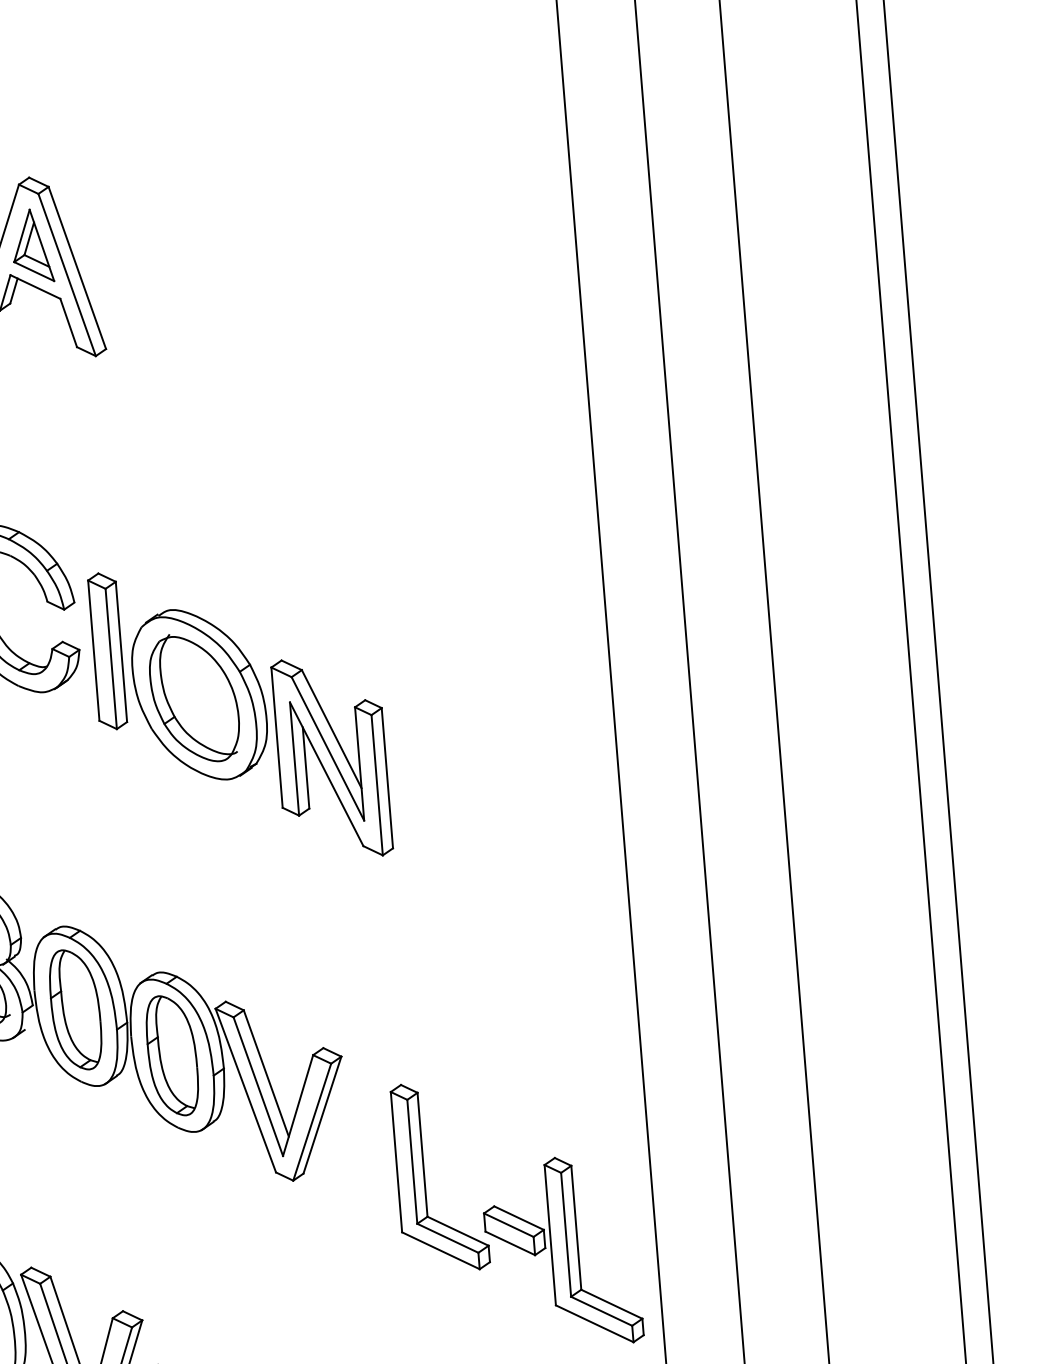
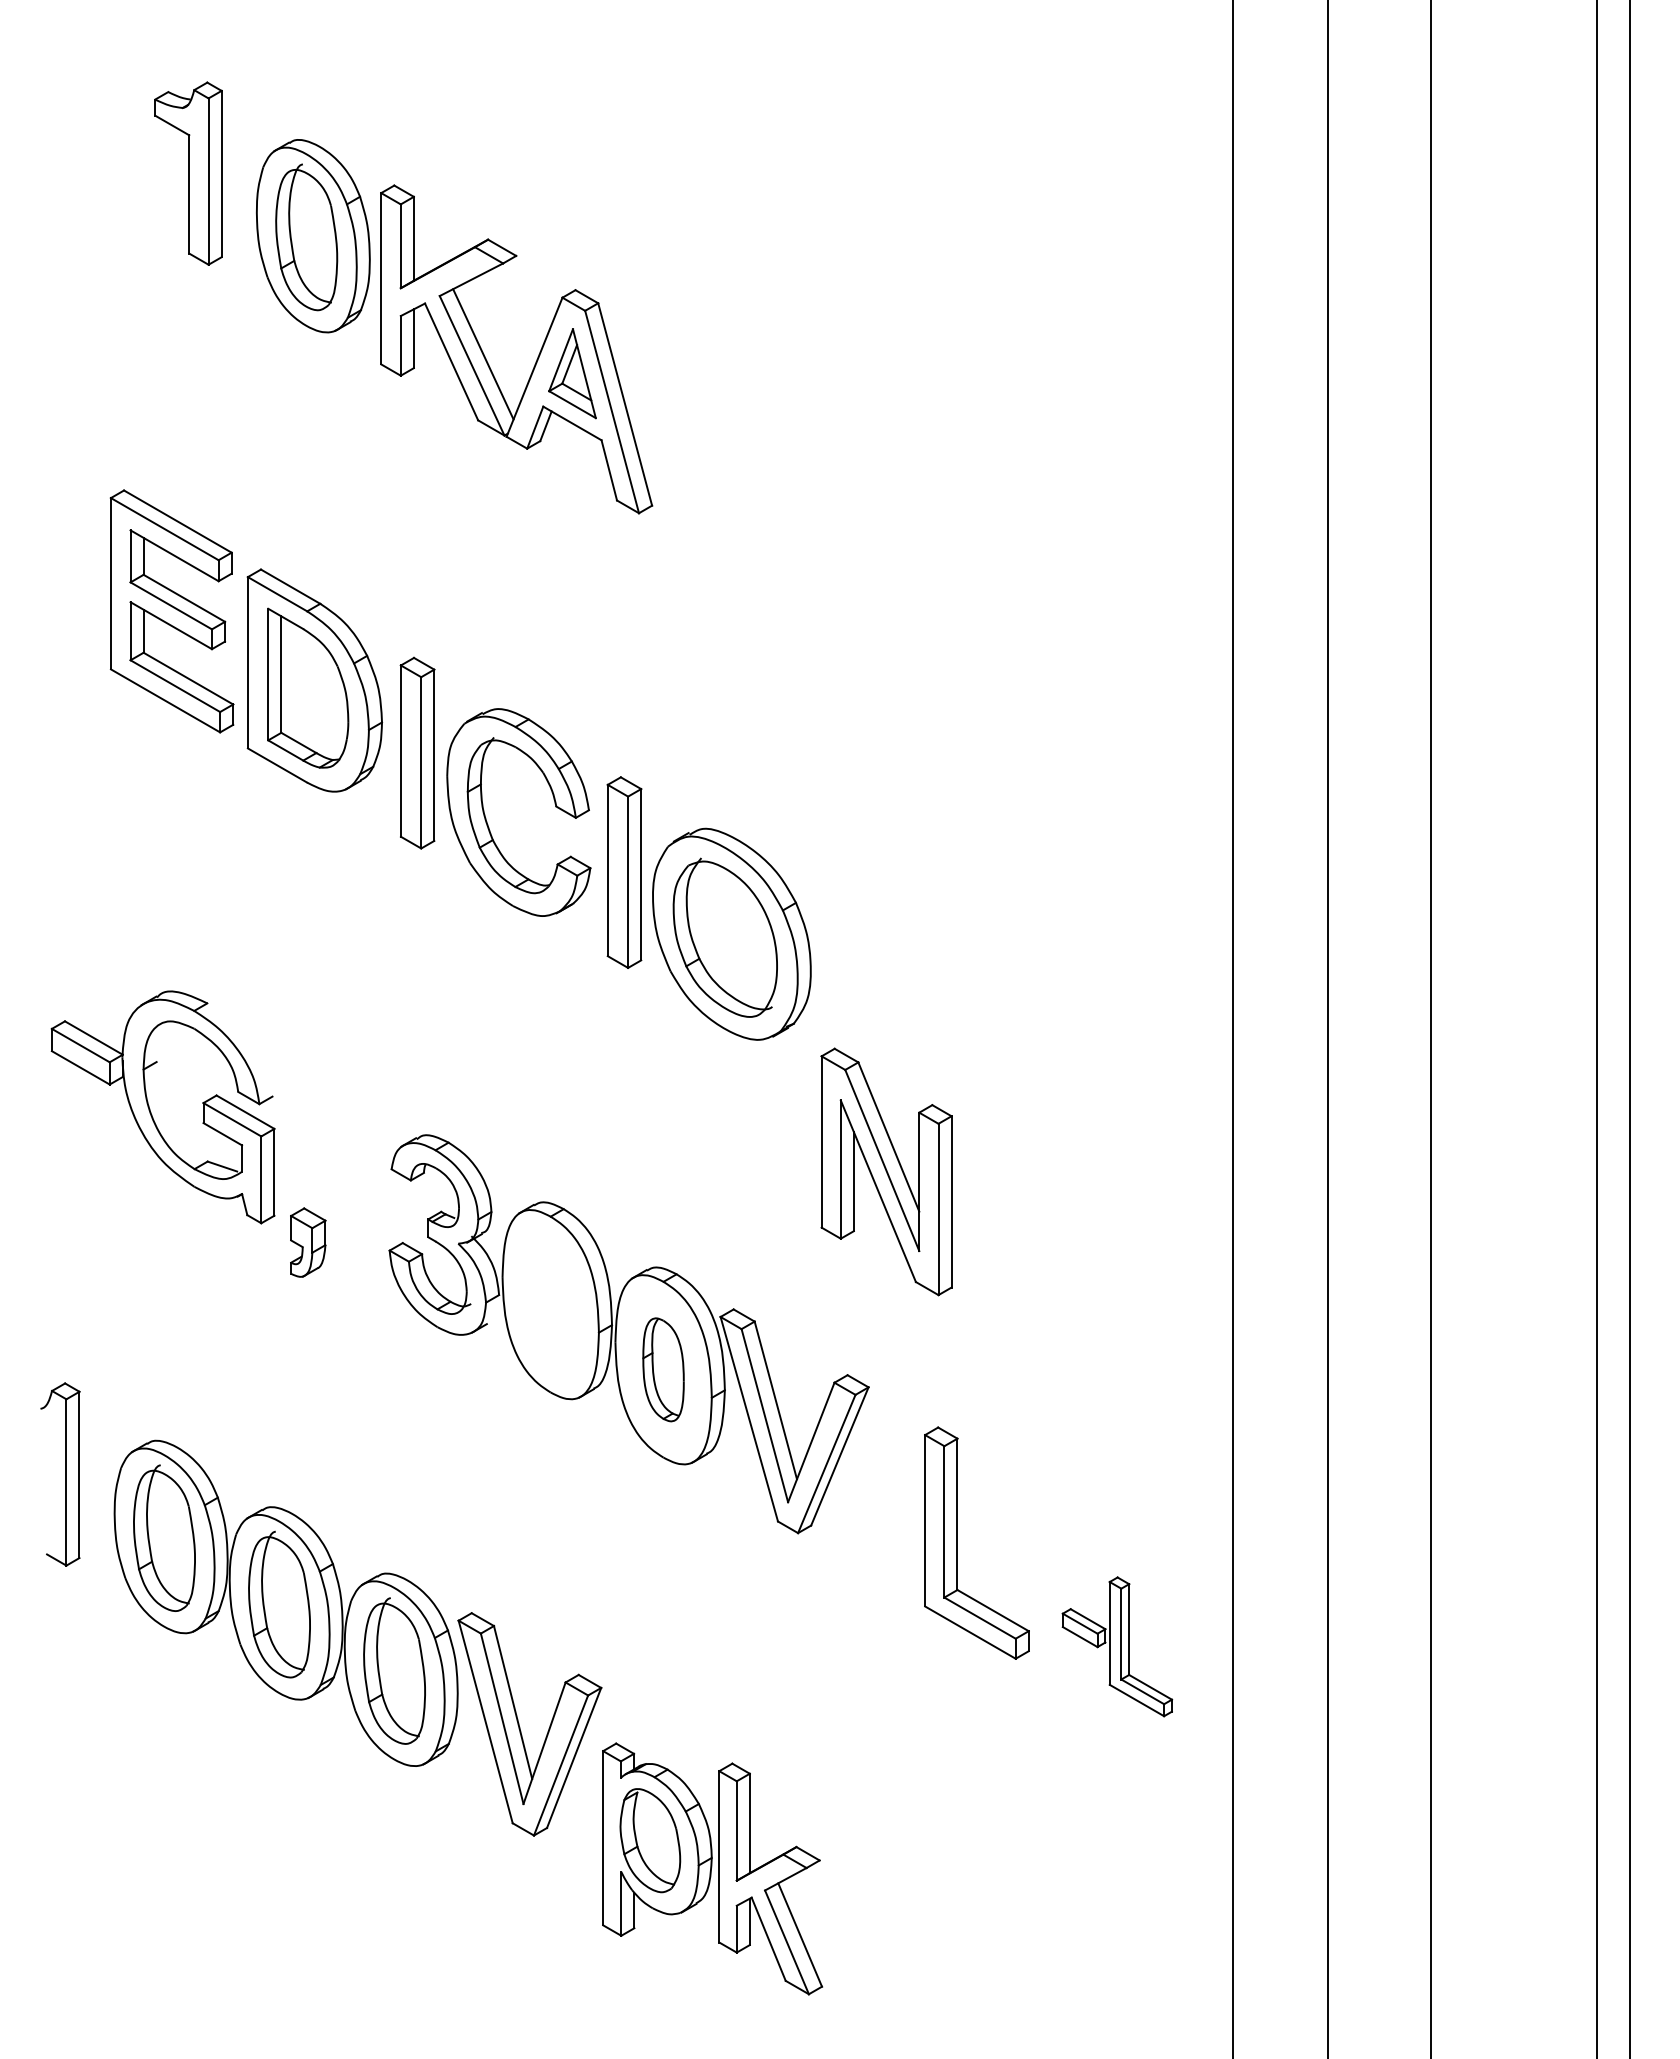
part: (332, 757) -> (886, 1171), moved
part: (75, 1009) -> (550, 1304), removed
part: (172, 1055) -> (663, 1369), size x0.7
part: (562, 1252) -> (1117, 1646), size x0.6

